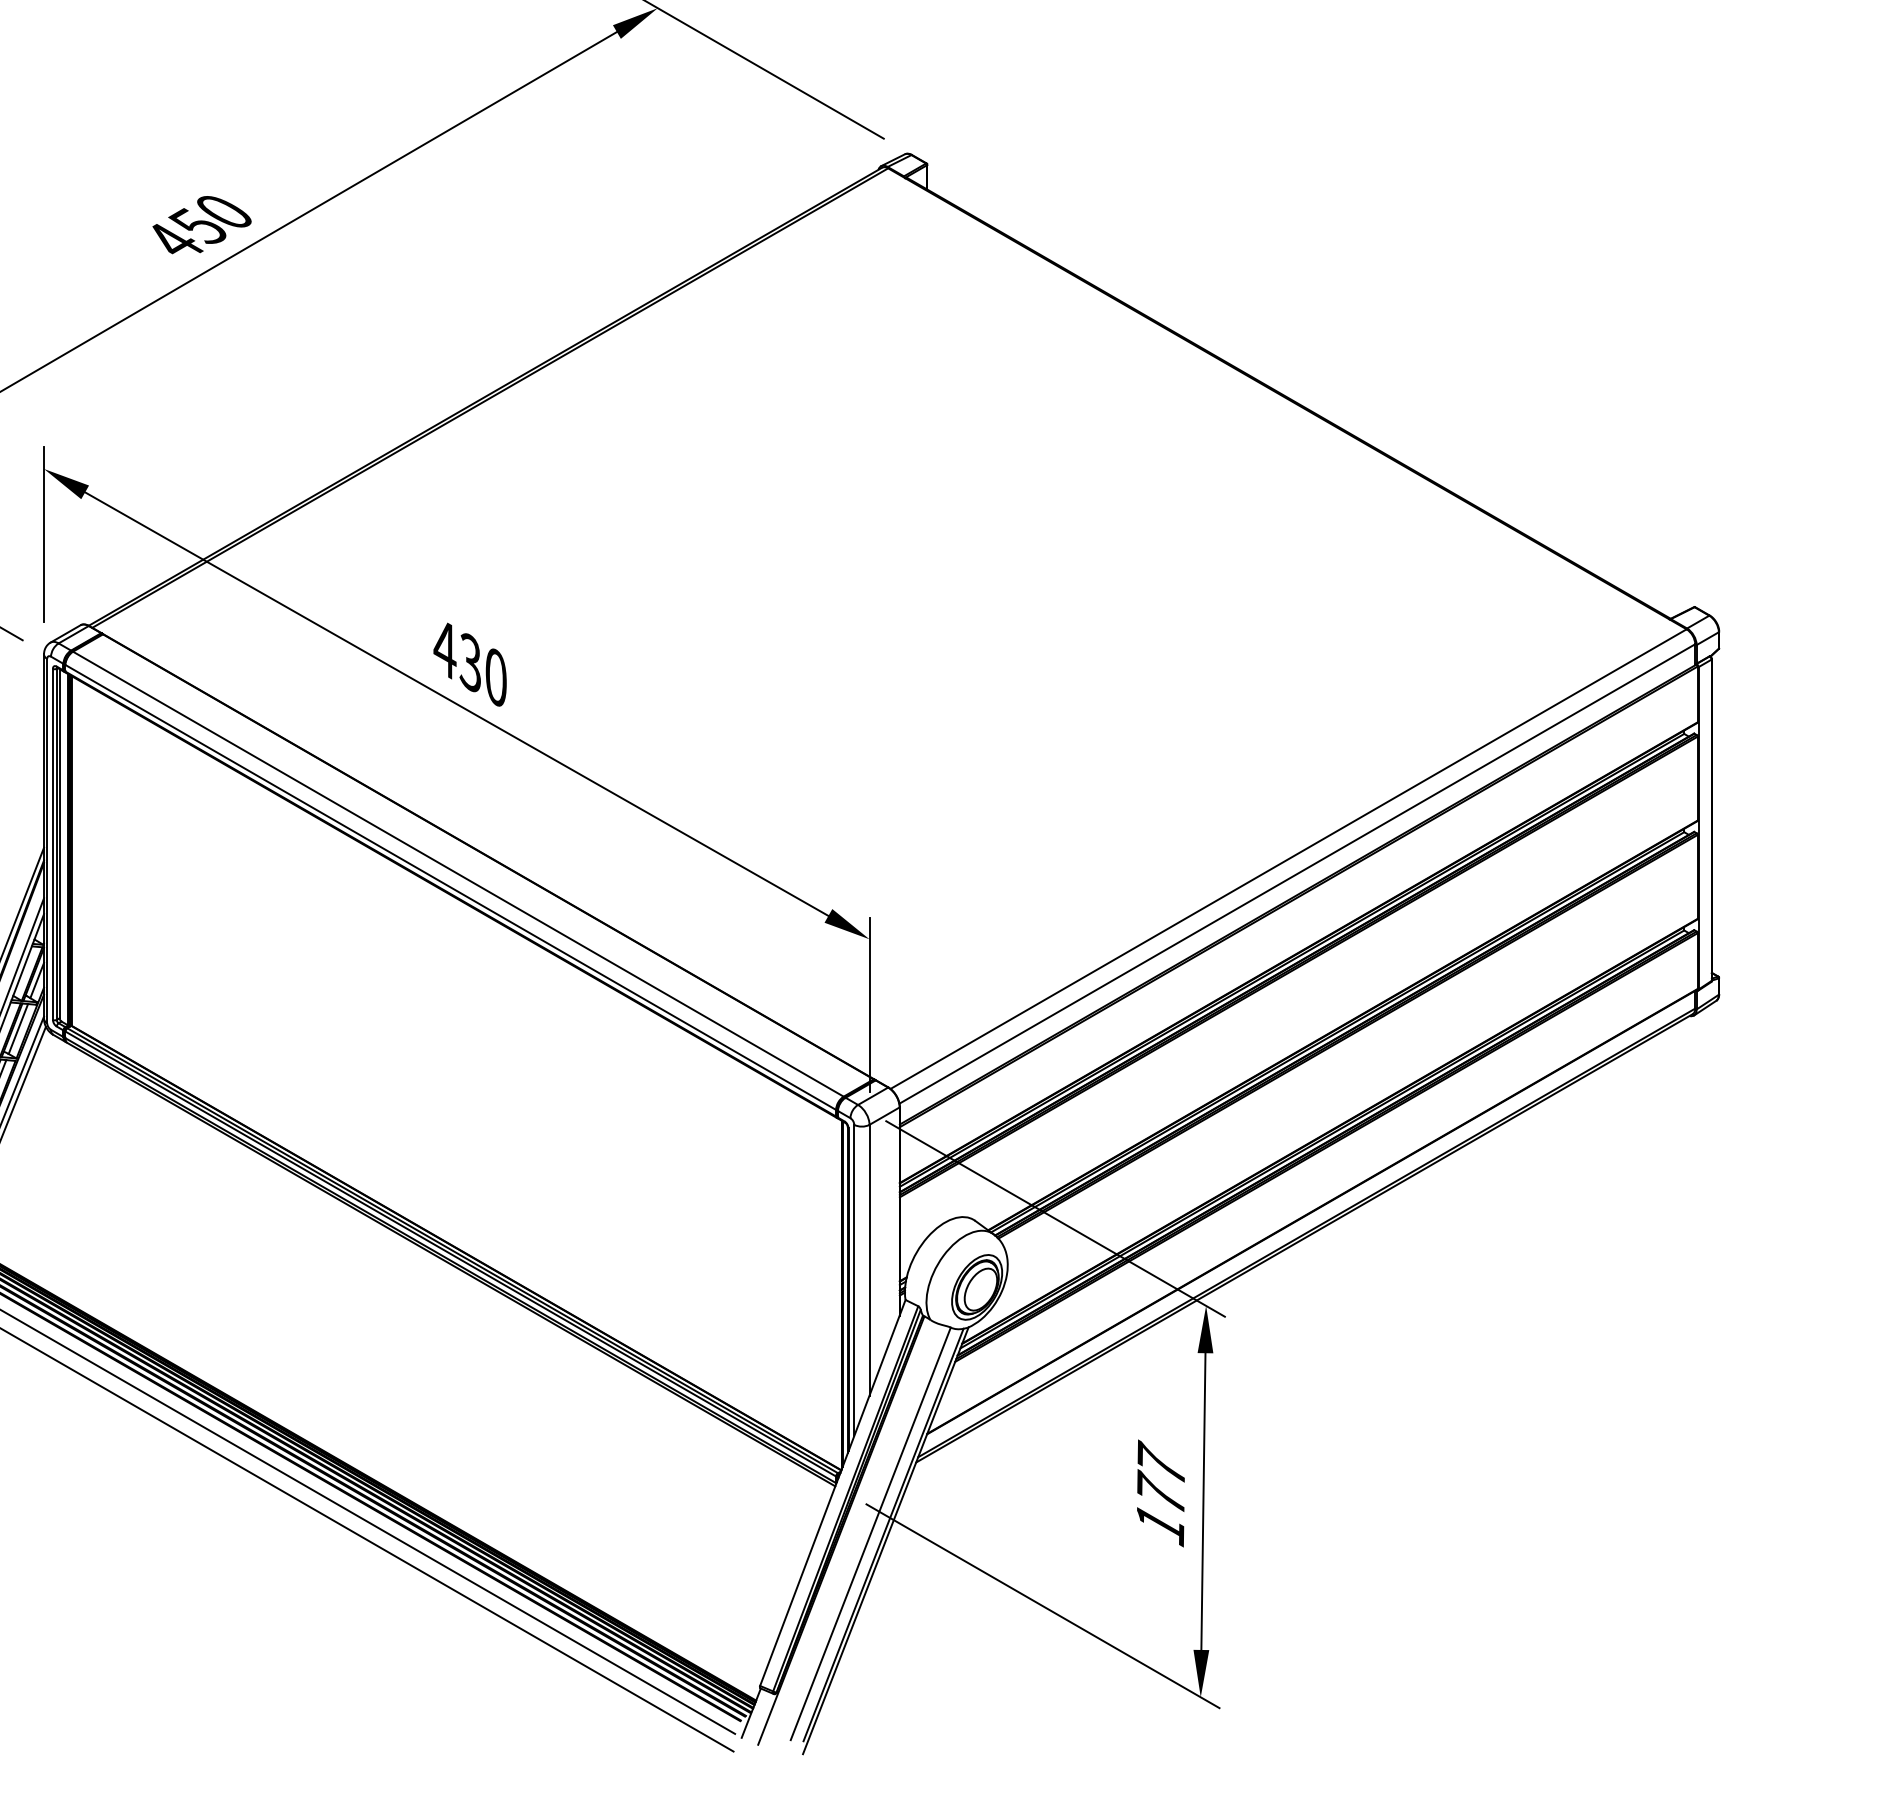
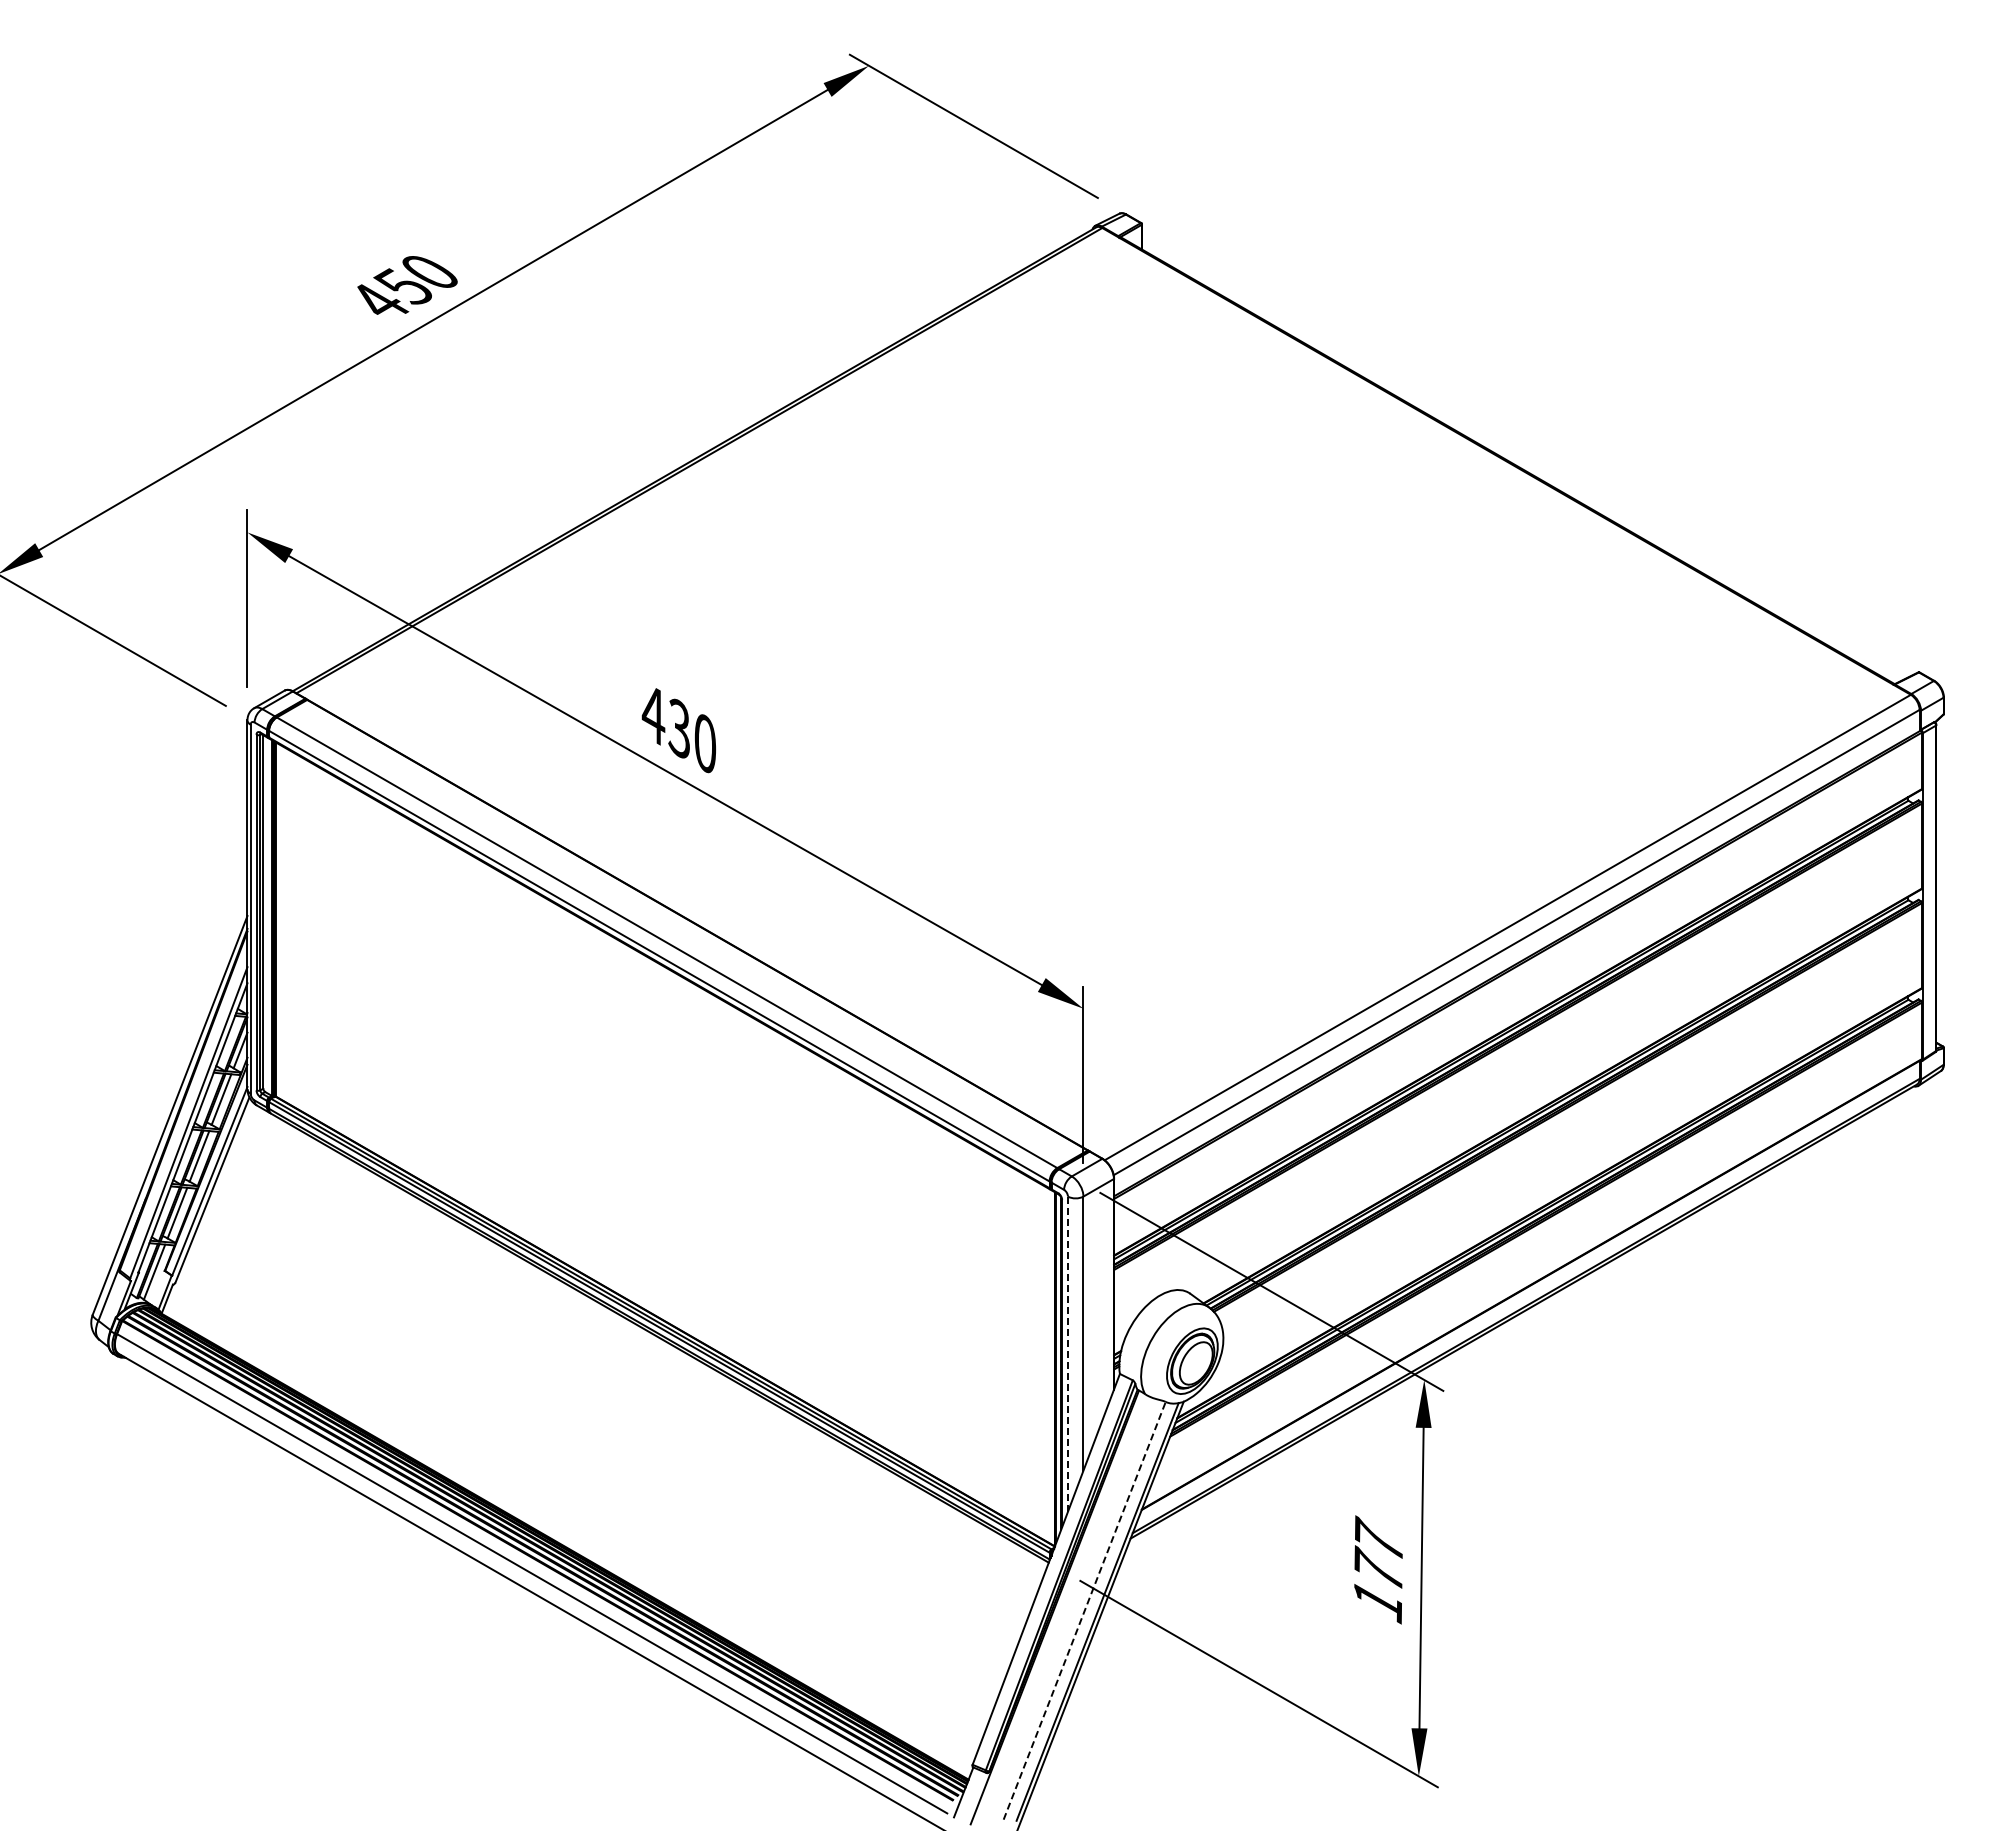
line: (853, 1280) -> (1067, 1354), solid -> dashed
line: (870, 1533) -> (1084, 1610), solid -> dashed

